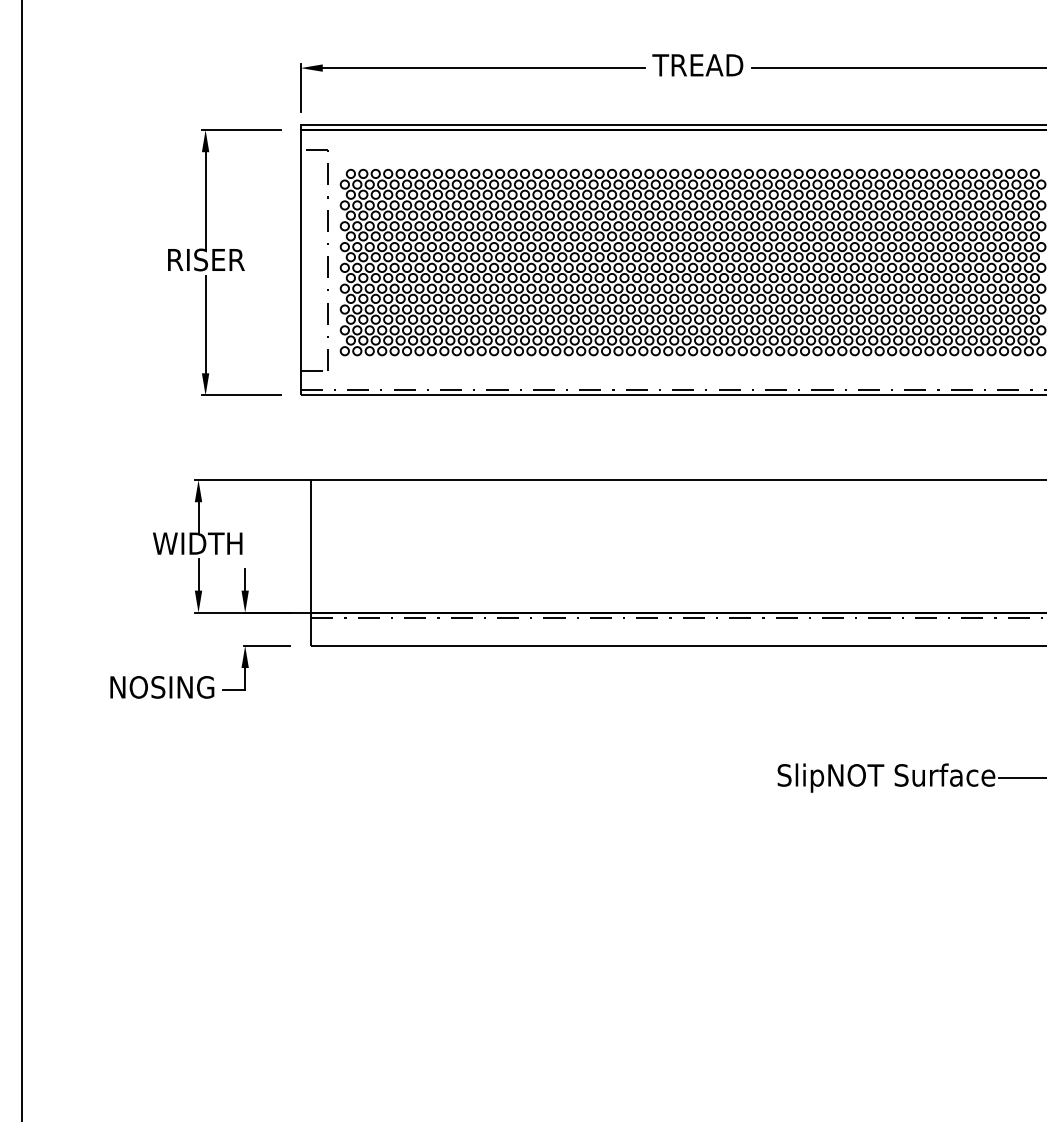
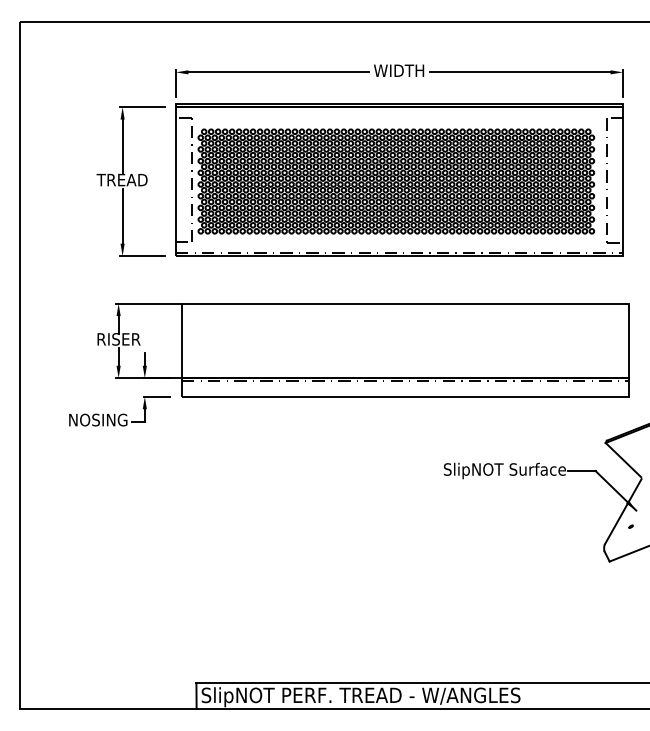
text: (696, 64) -> (398, 70), TREAD -> WIDTH
text: (203, 258) -> (121, 179), RISER -> TREAD
text: (198, 543) -> (118, 339), WIDTH -> RISER

